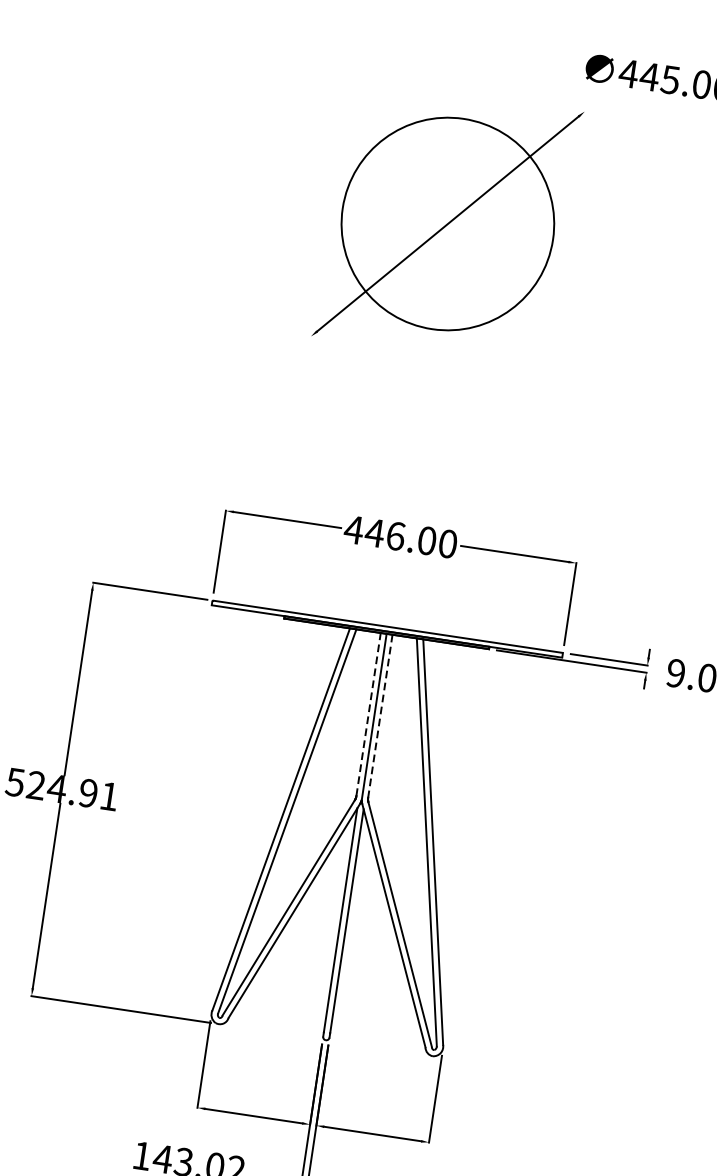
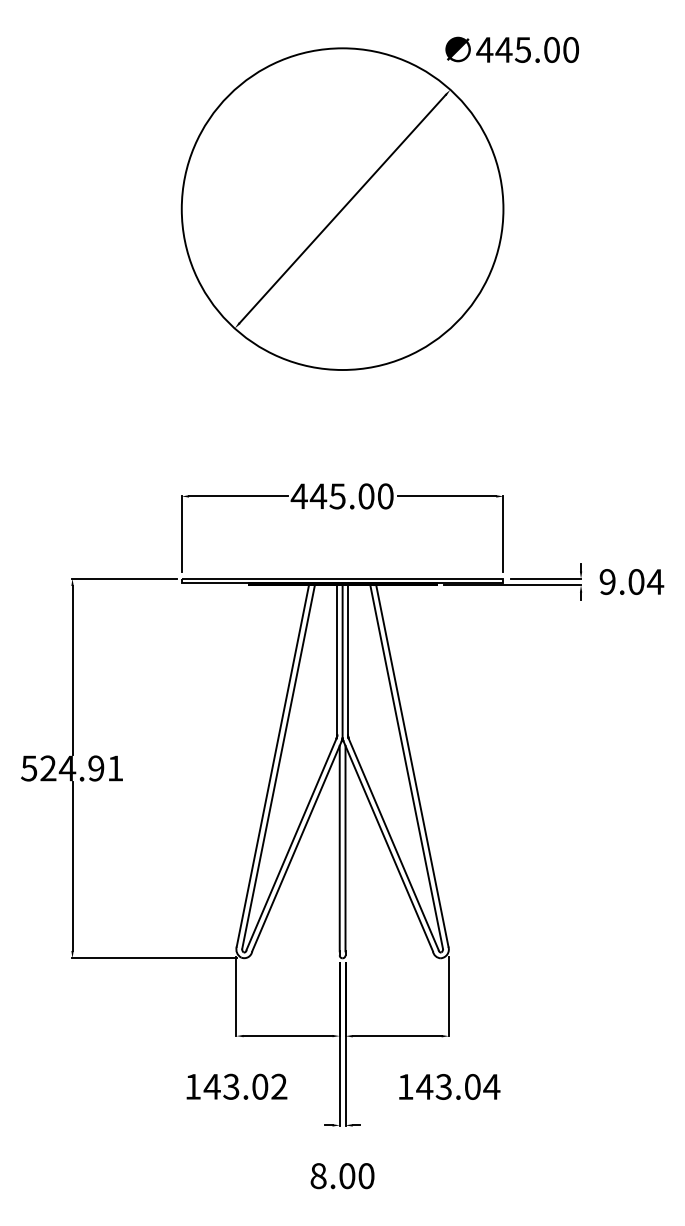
circle: (447, 224) -> (342, 209), size x1.67
text: (395, 536) -> (337, 496), 446.00 -> 445.00
line: (368, 714) -> (337, 660), dashed -> solid
line: (380, 716) -> (348, 660), dashed -> solid

